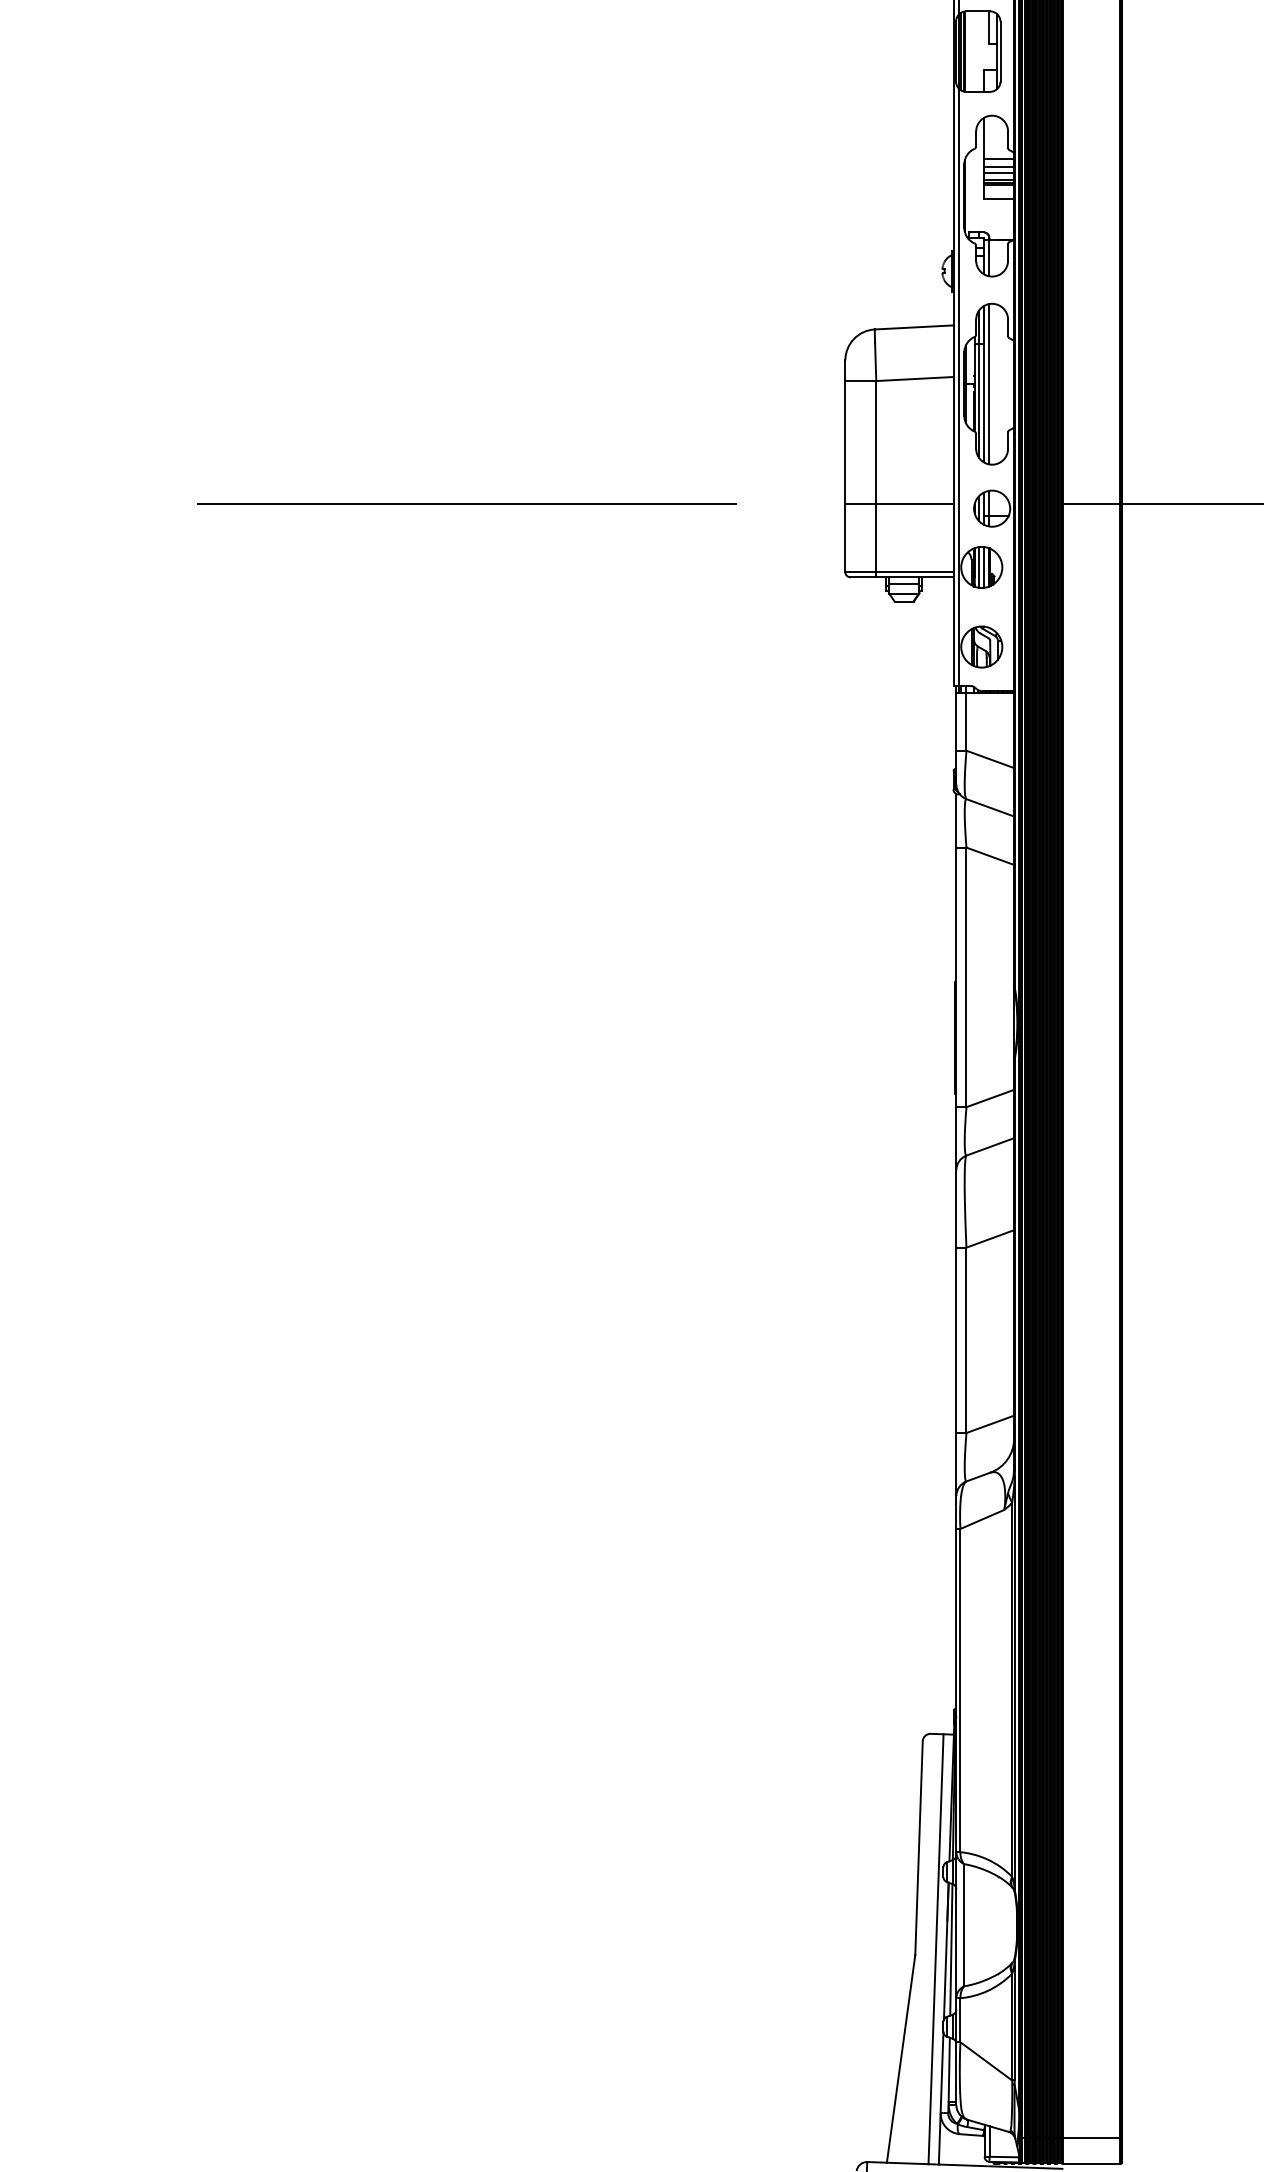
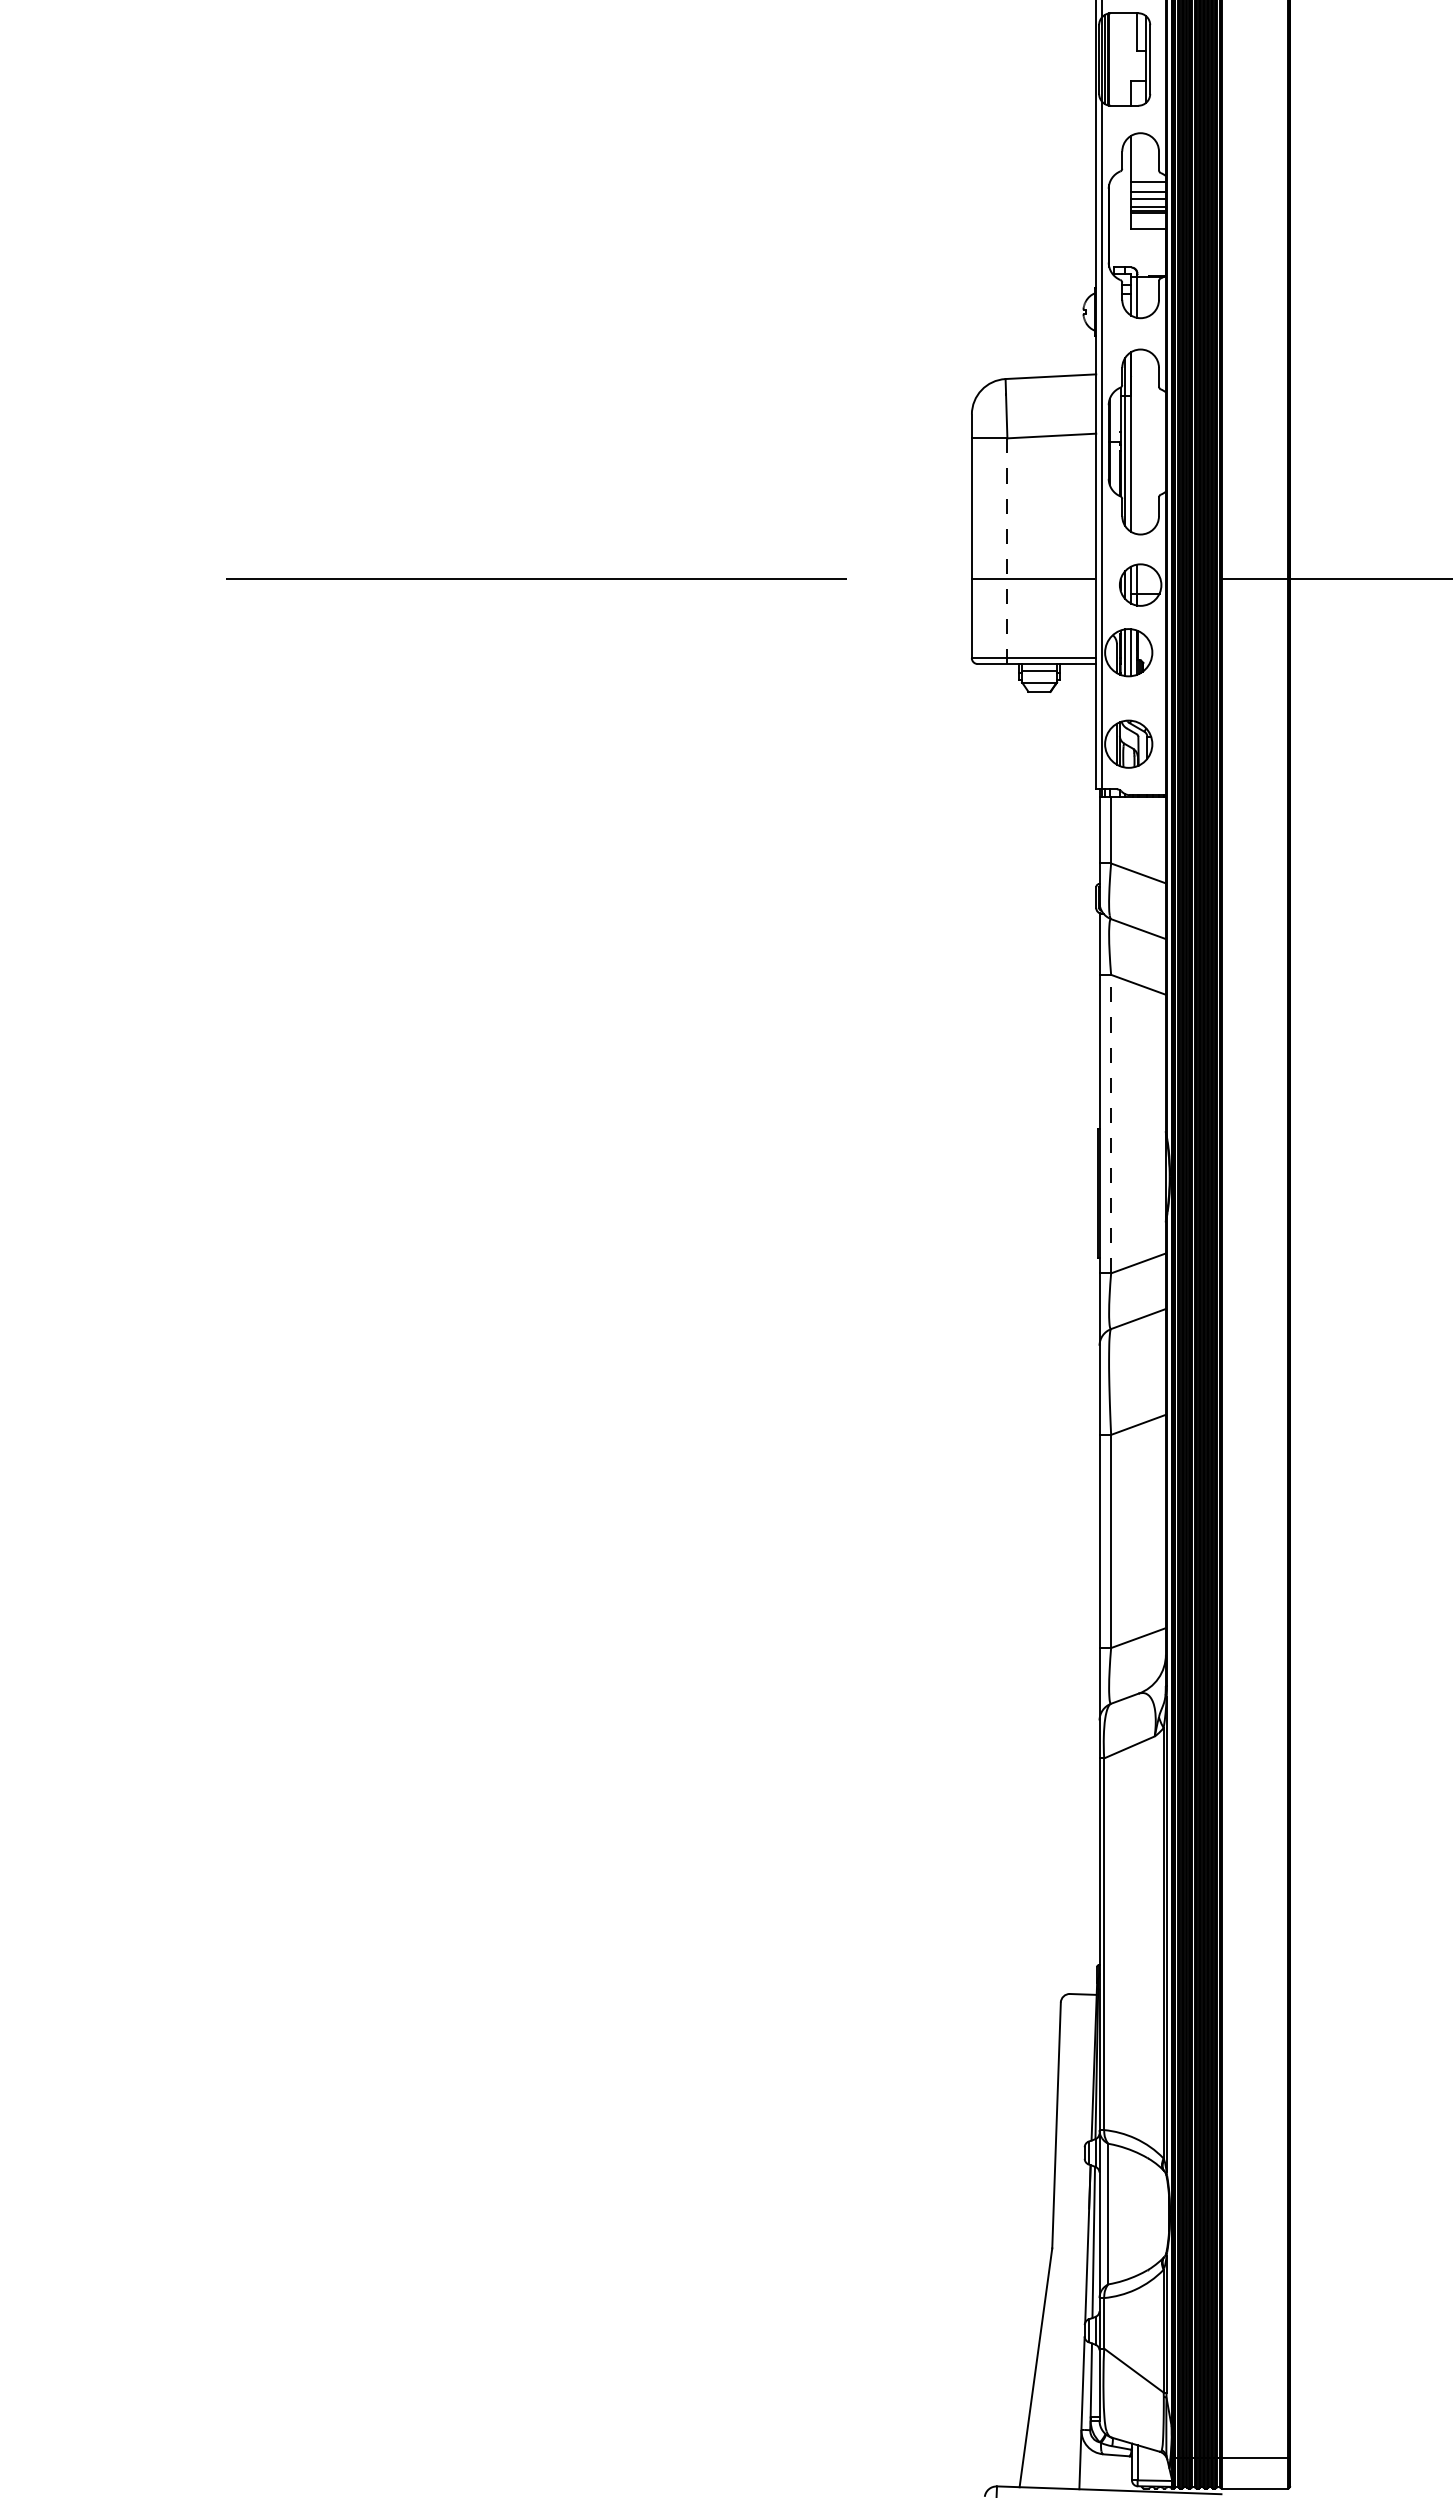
line: (989, 383) -> (1137, 441), removed
line: (876, 479) -> (1007, 551), solid -> dashed
line: (966, 976) -> (1111, 1123), solid -> dashed
line: (935, 1949) -> (1075, 2241), removed

